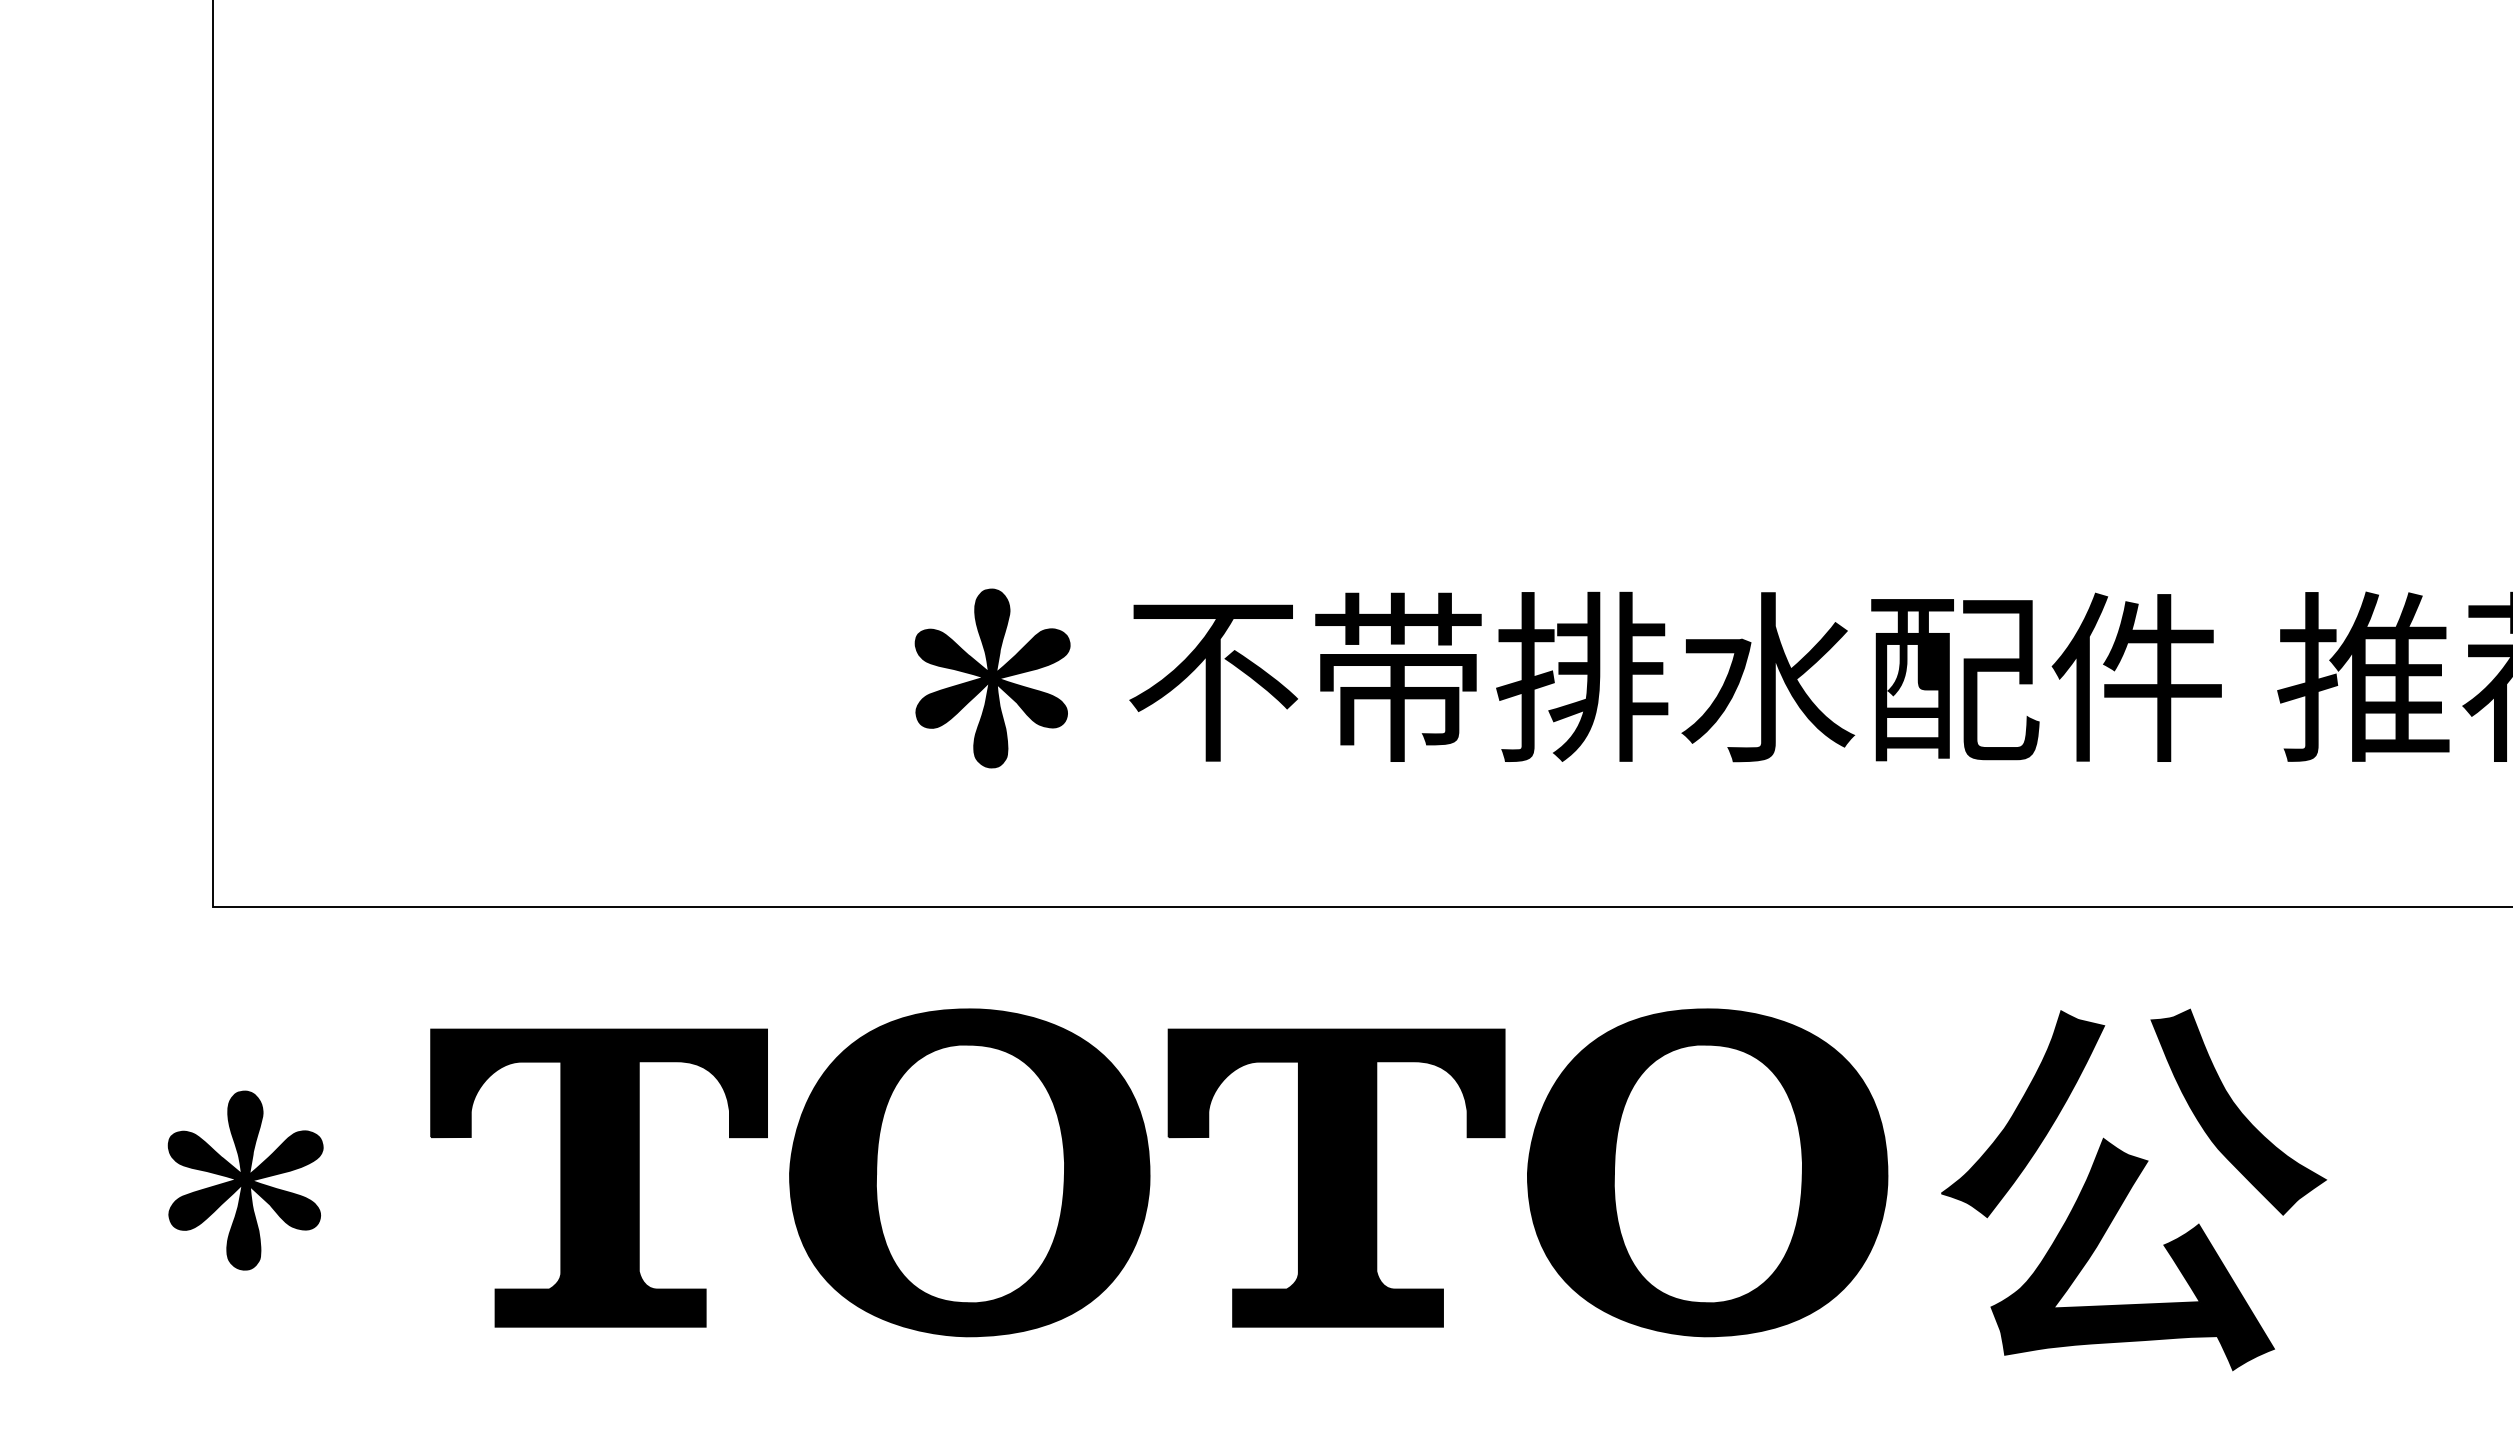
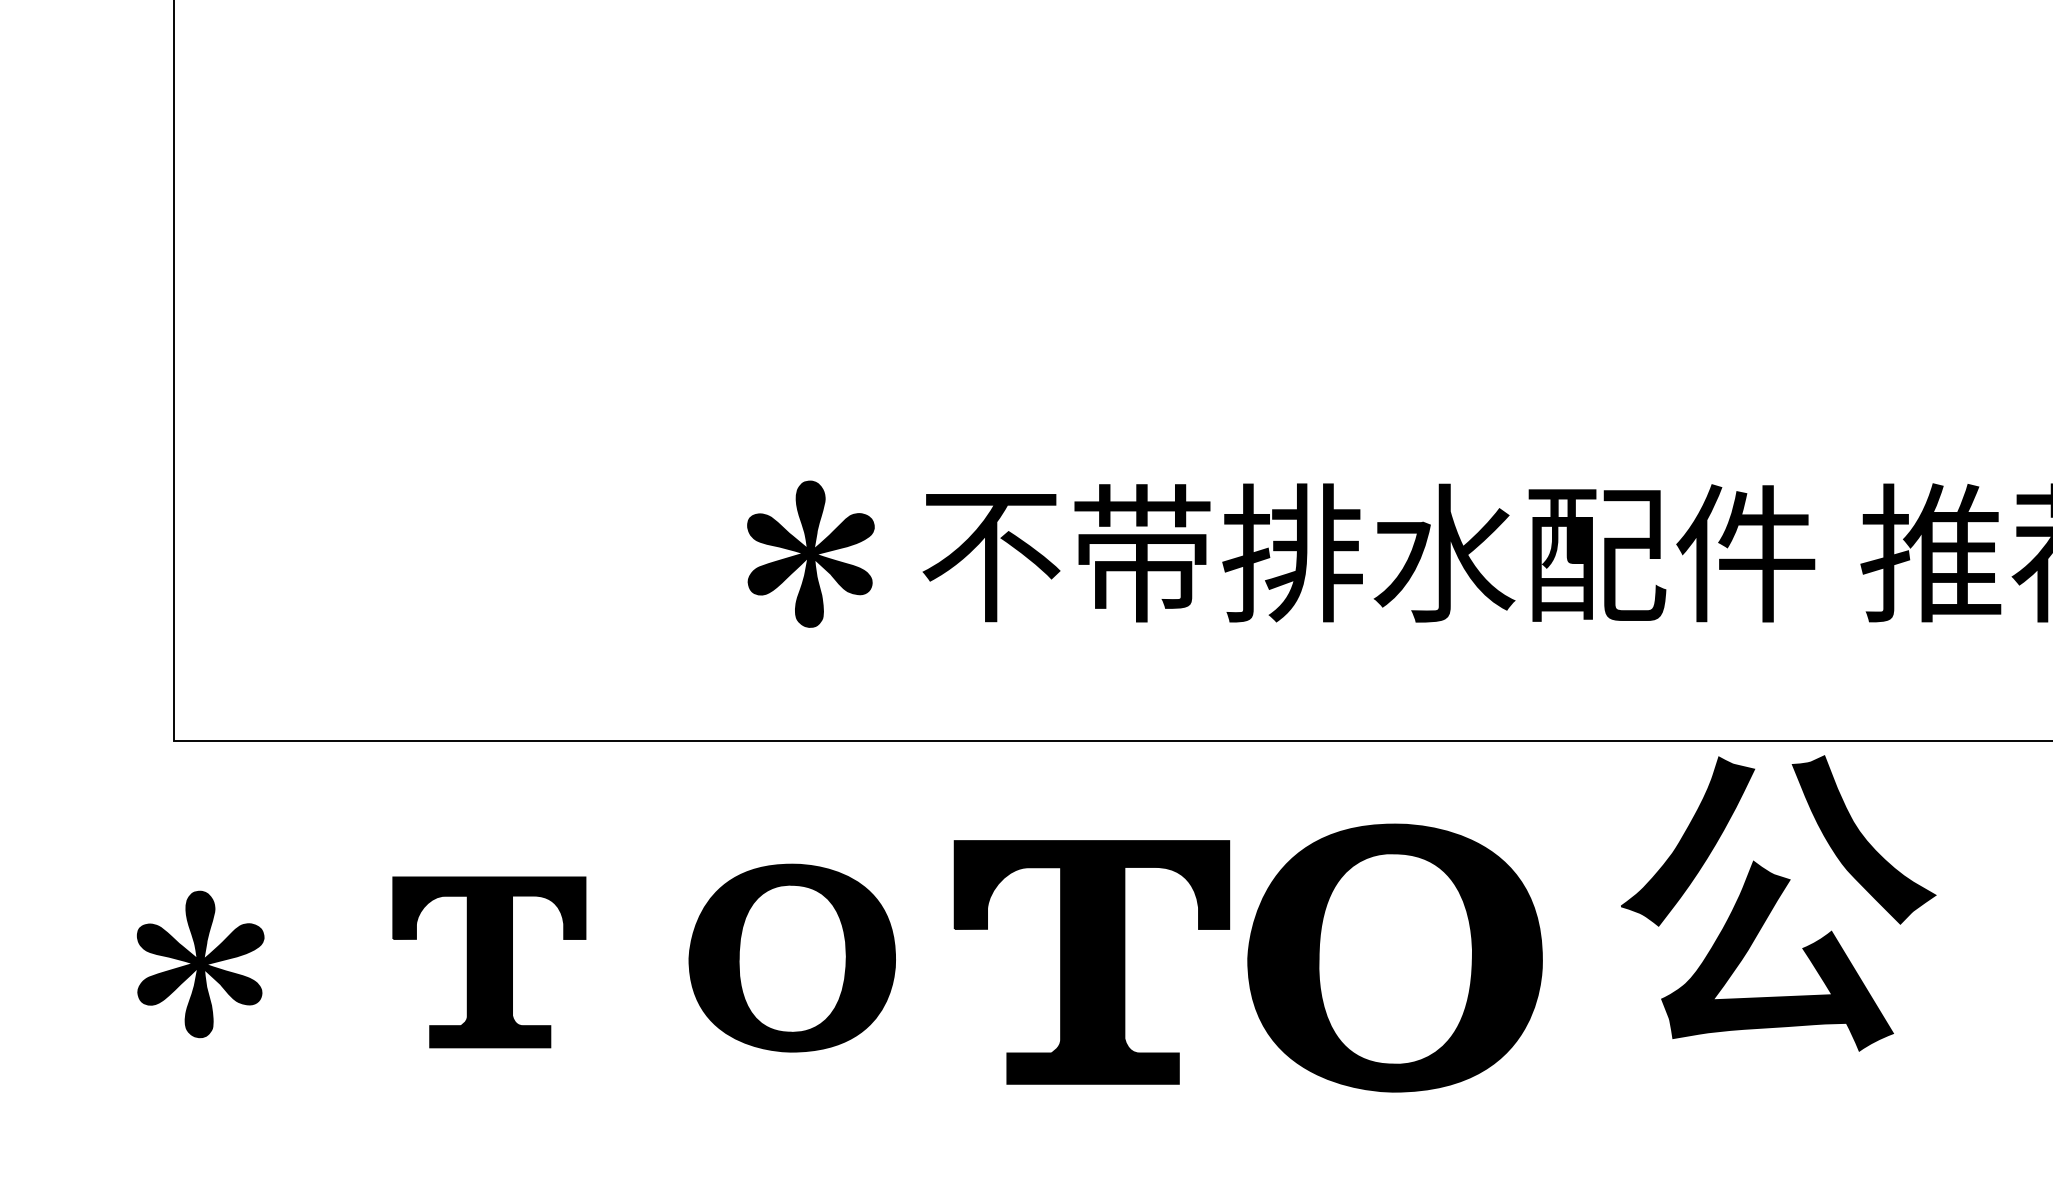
part: (969, 1172) -> (792, 957), size x0.7
part: (598, 1177) -> (488, 961), size x0.7
part: (2134, 1189) -> (1778, 903), moved

